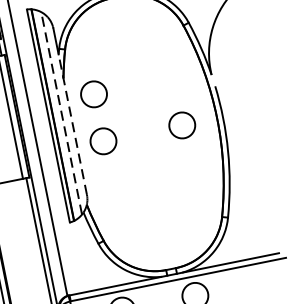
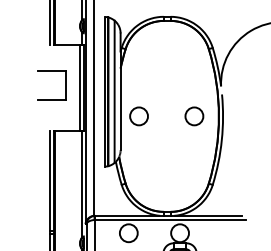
circle: (93, 94) -> (138, 83), removed
line: (61, 112) -> (114, 91), dashed -> solid
line: (72, 124) -> (120, 100), dashed -> solid

